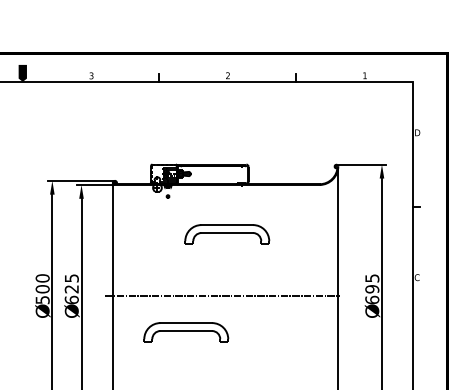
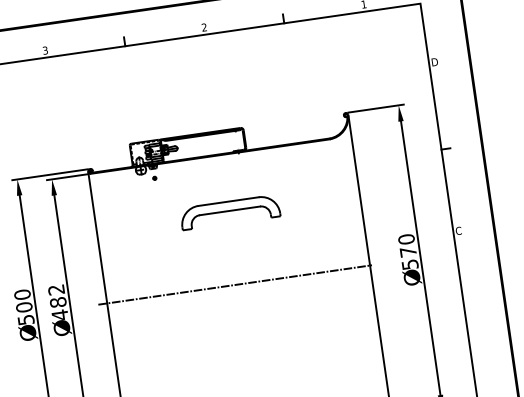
text: (71, 289) -> (57, 302), 625 -> 482
text: (372, 289) -> (408, 252), 695 -> 570
part: (186, 332) -> (199, 333), removed

